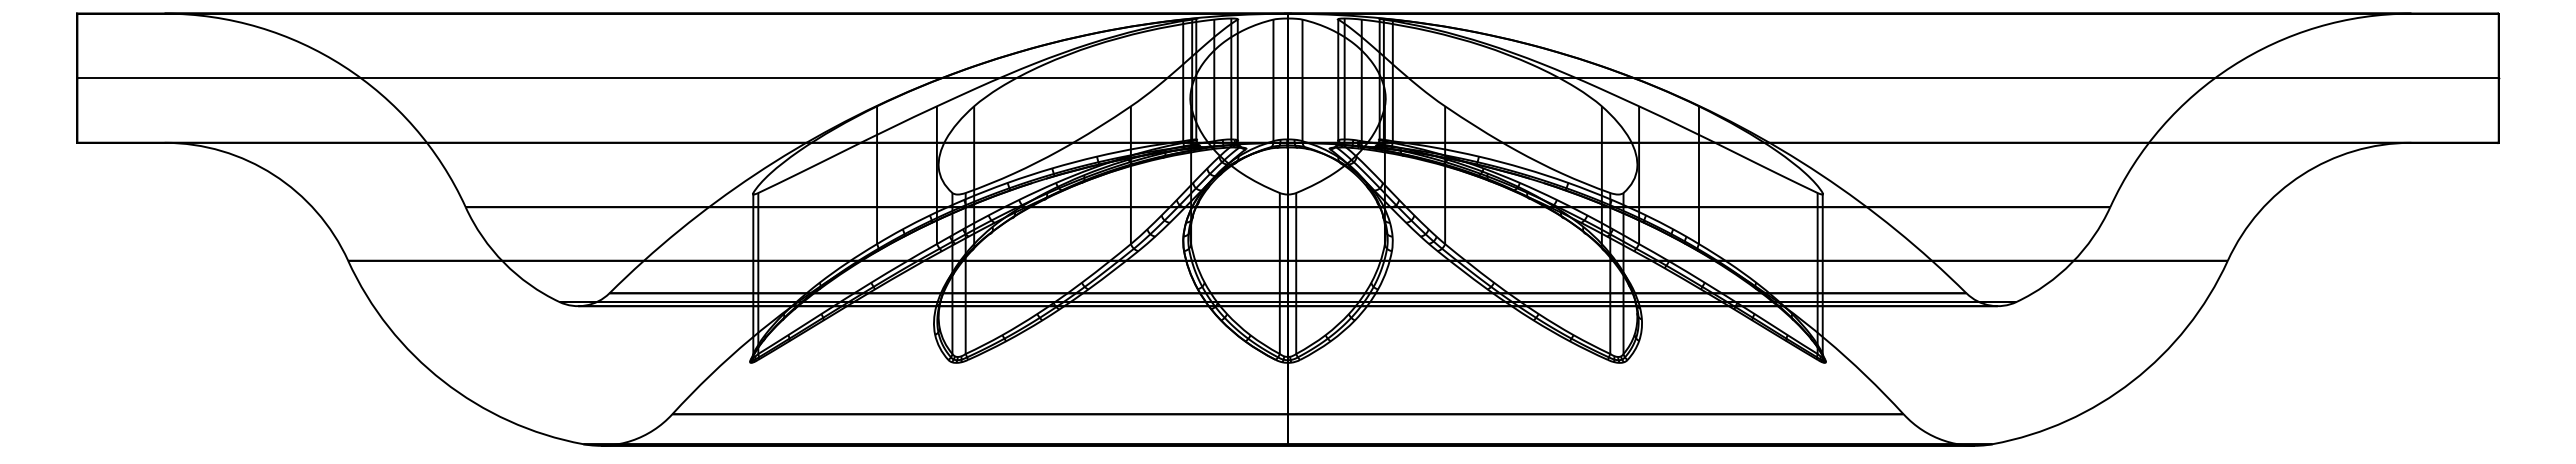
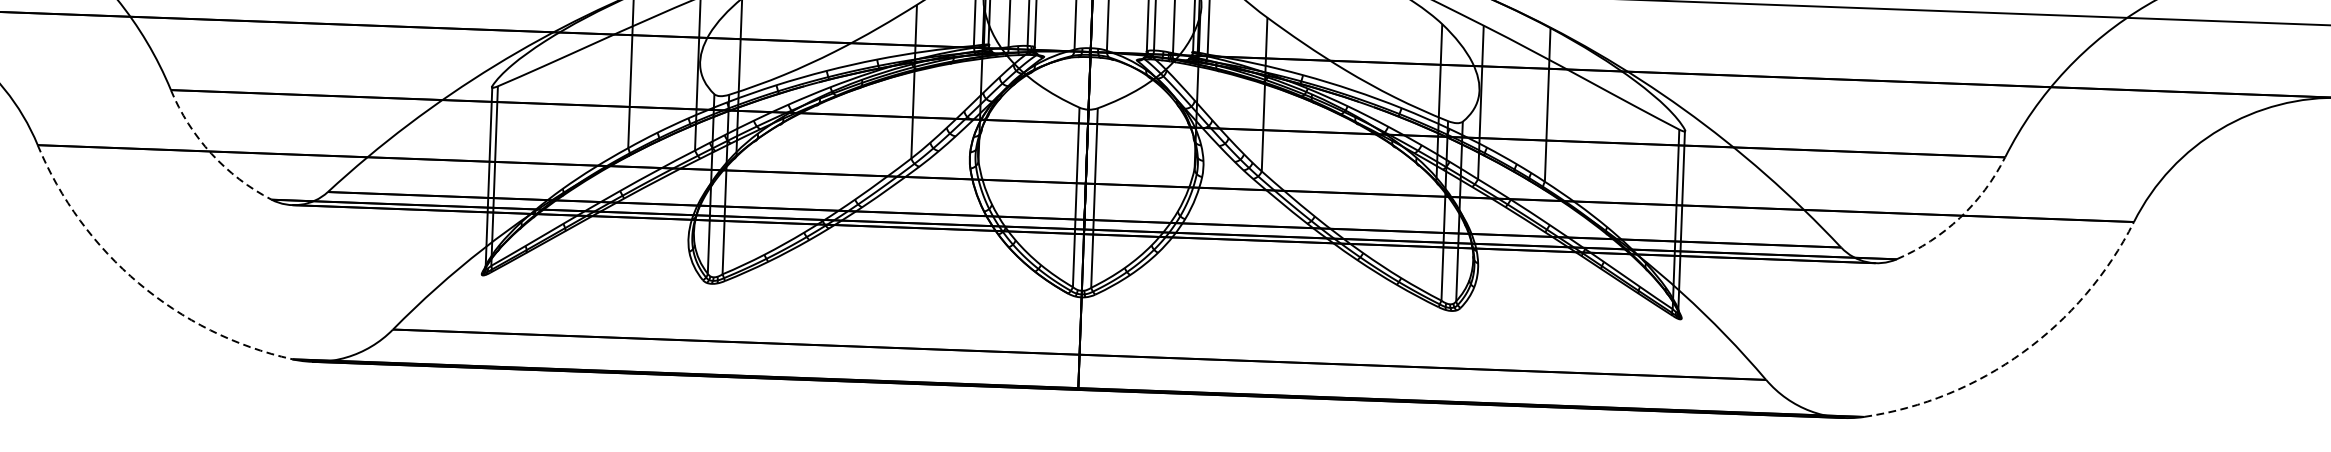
arc: (504, 262) -> (211, 153), solid -> dashed
arc: (2071, 262) -> (1959, 217), solid -> dashed
arc: (443, 381) -> (139, 283), solid -> dashed
arc: (2132, 381) -> (2022, 352), solid -> dashed

